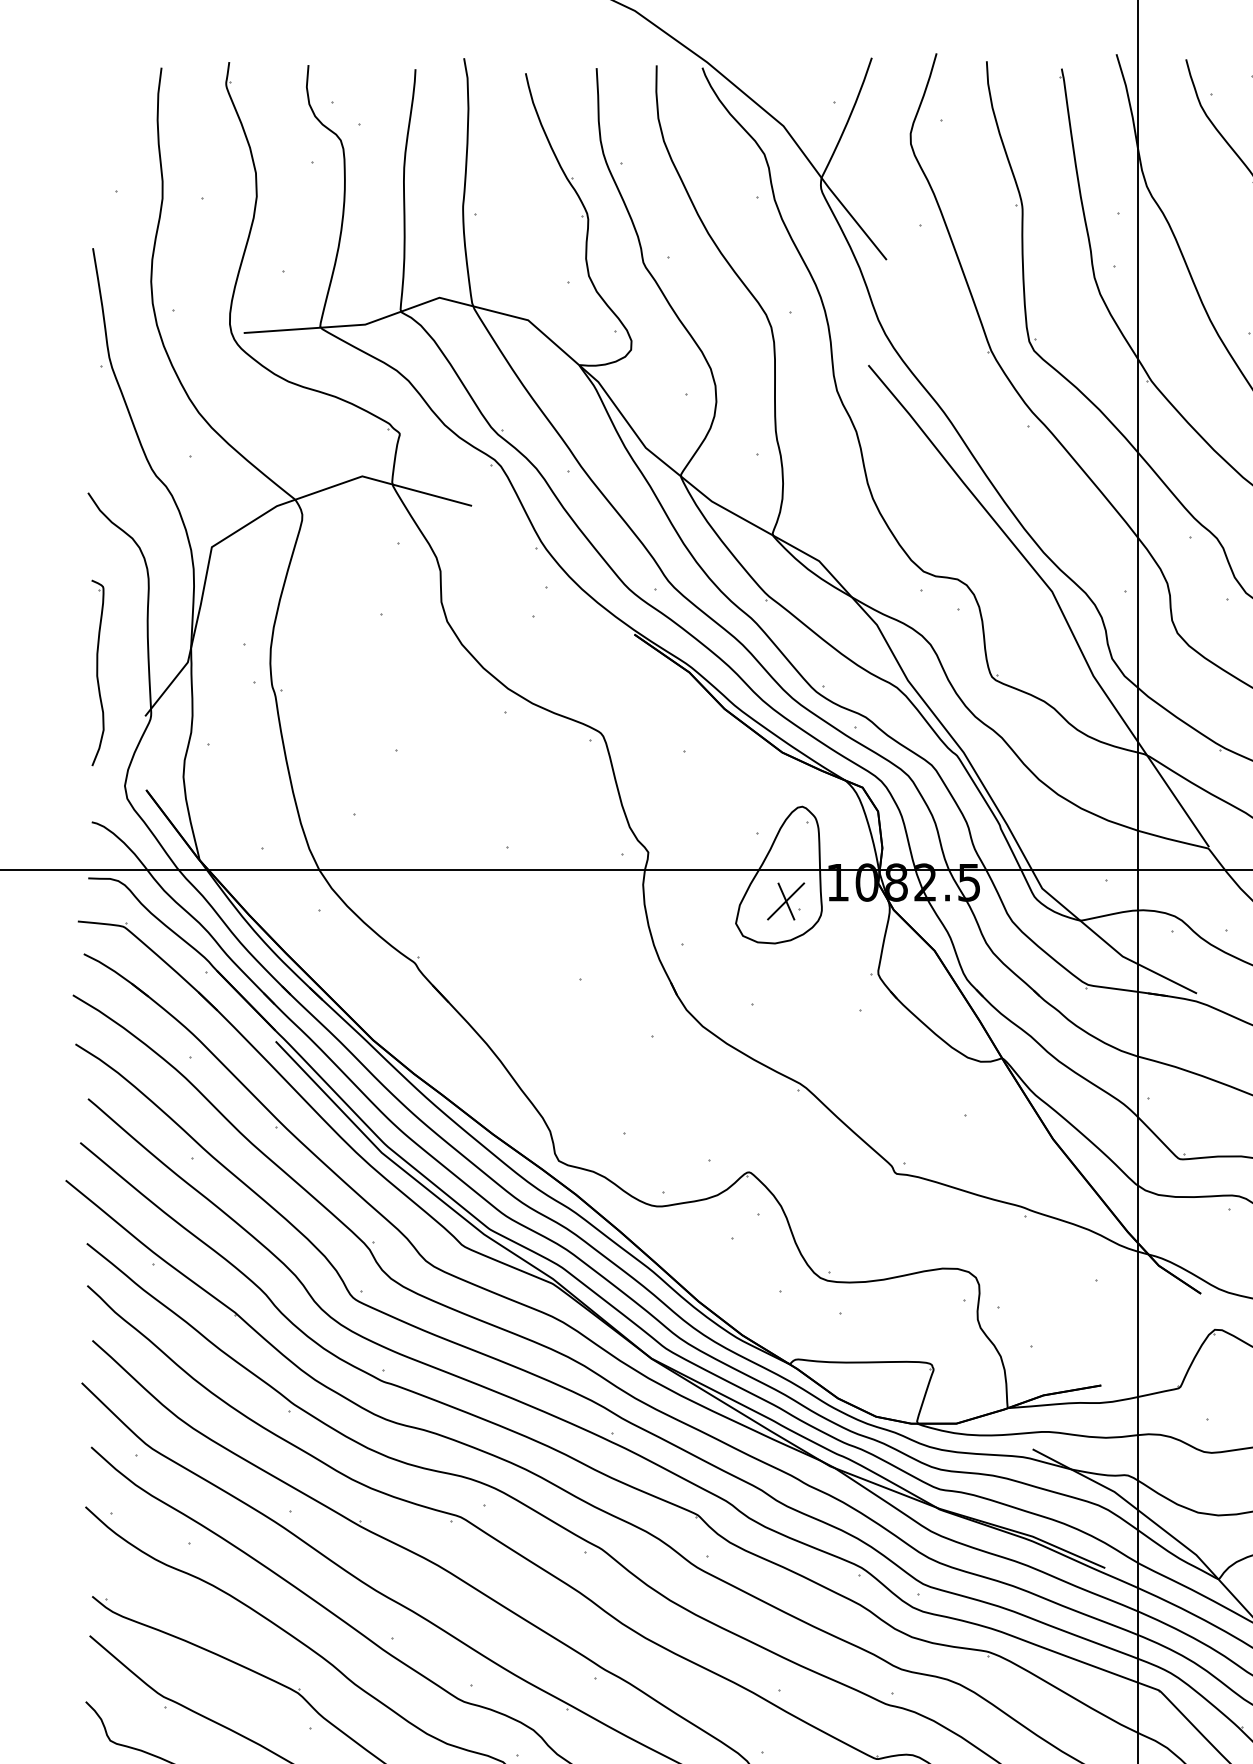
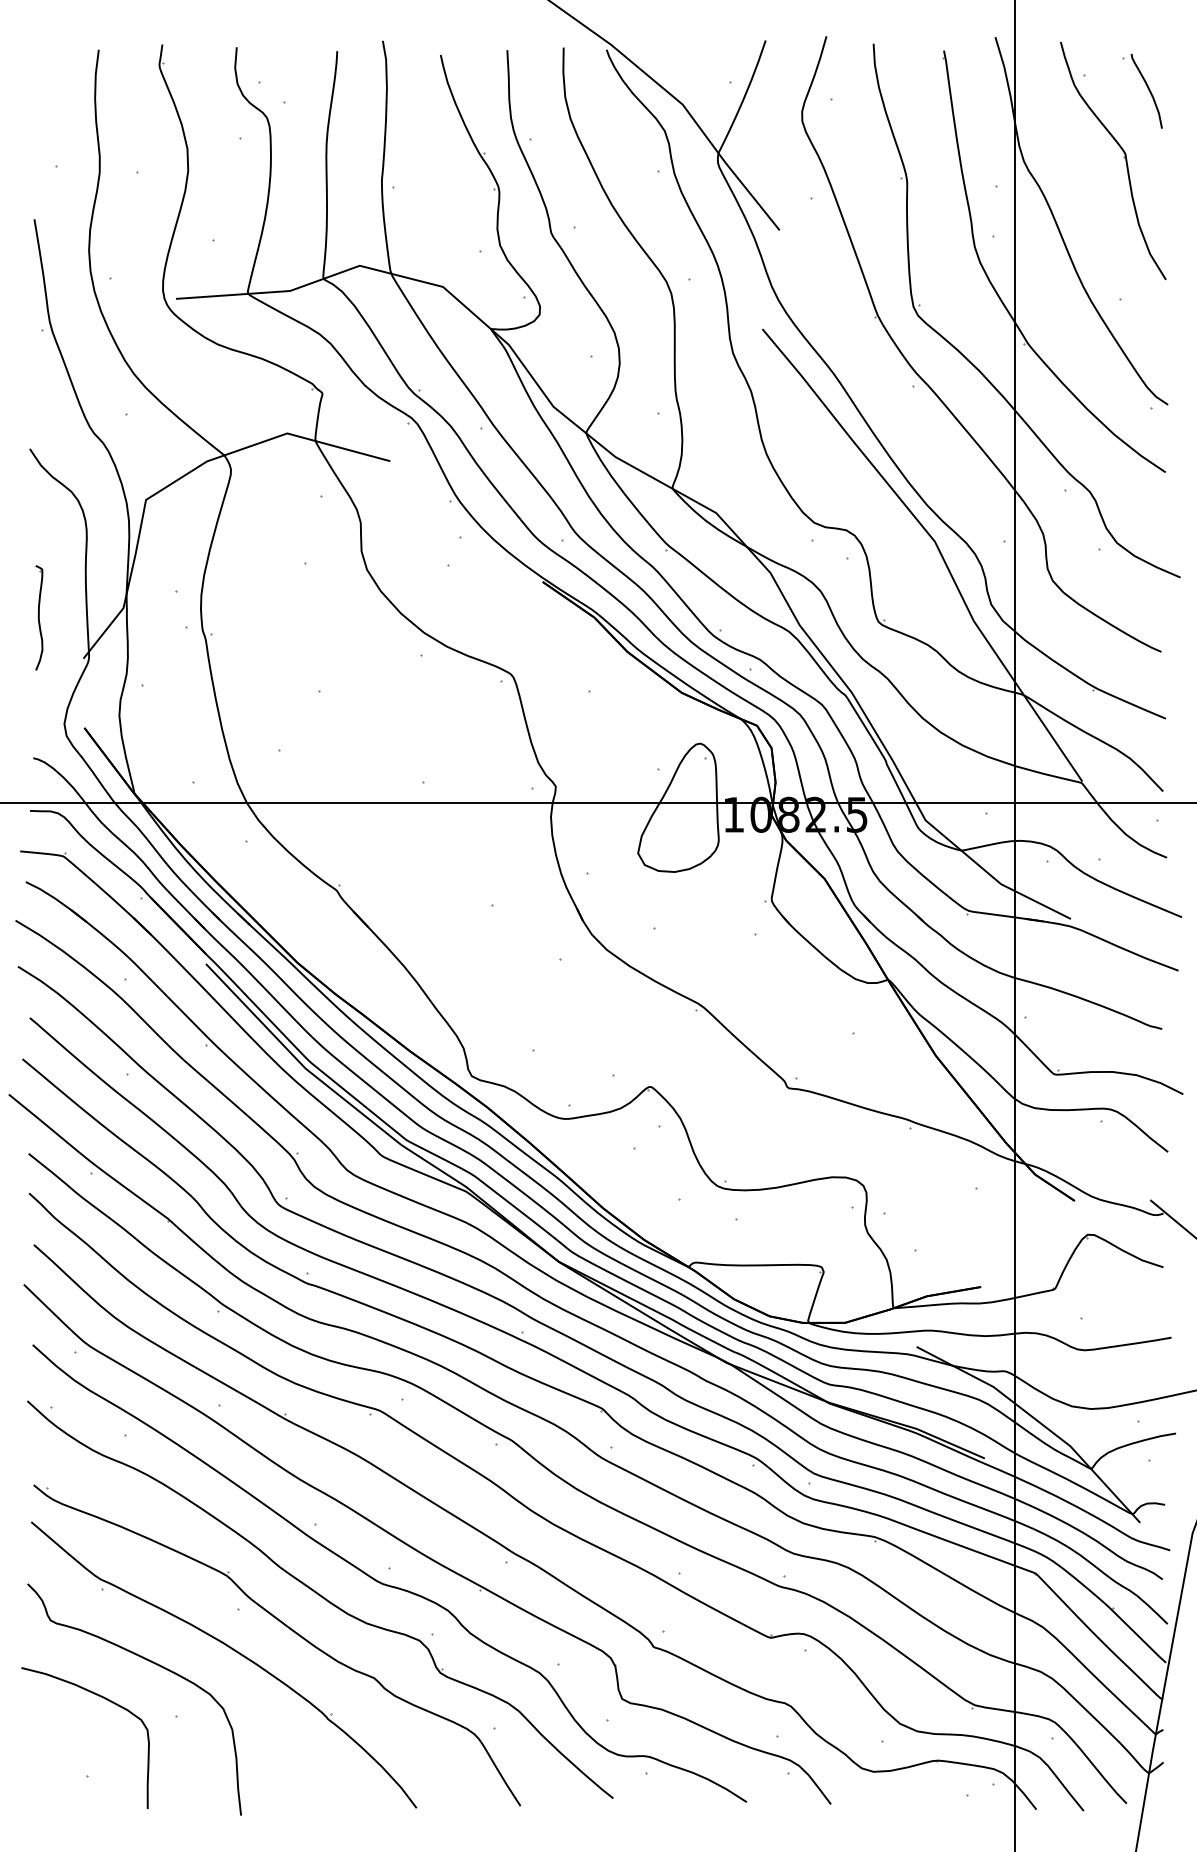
part: (98, 672) -> (39, 617), size x0.6
part: (786, 901) -> (685, 832), removed

